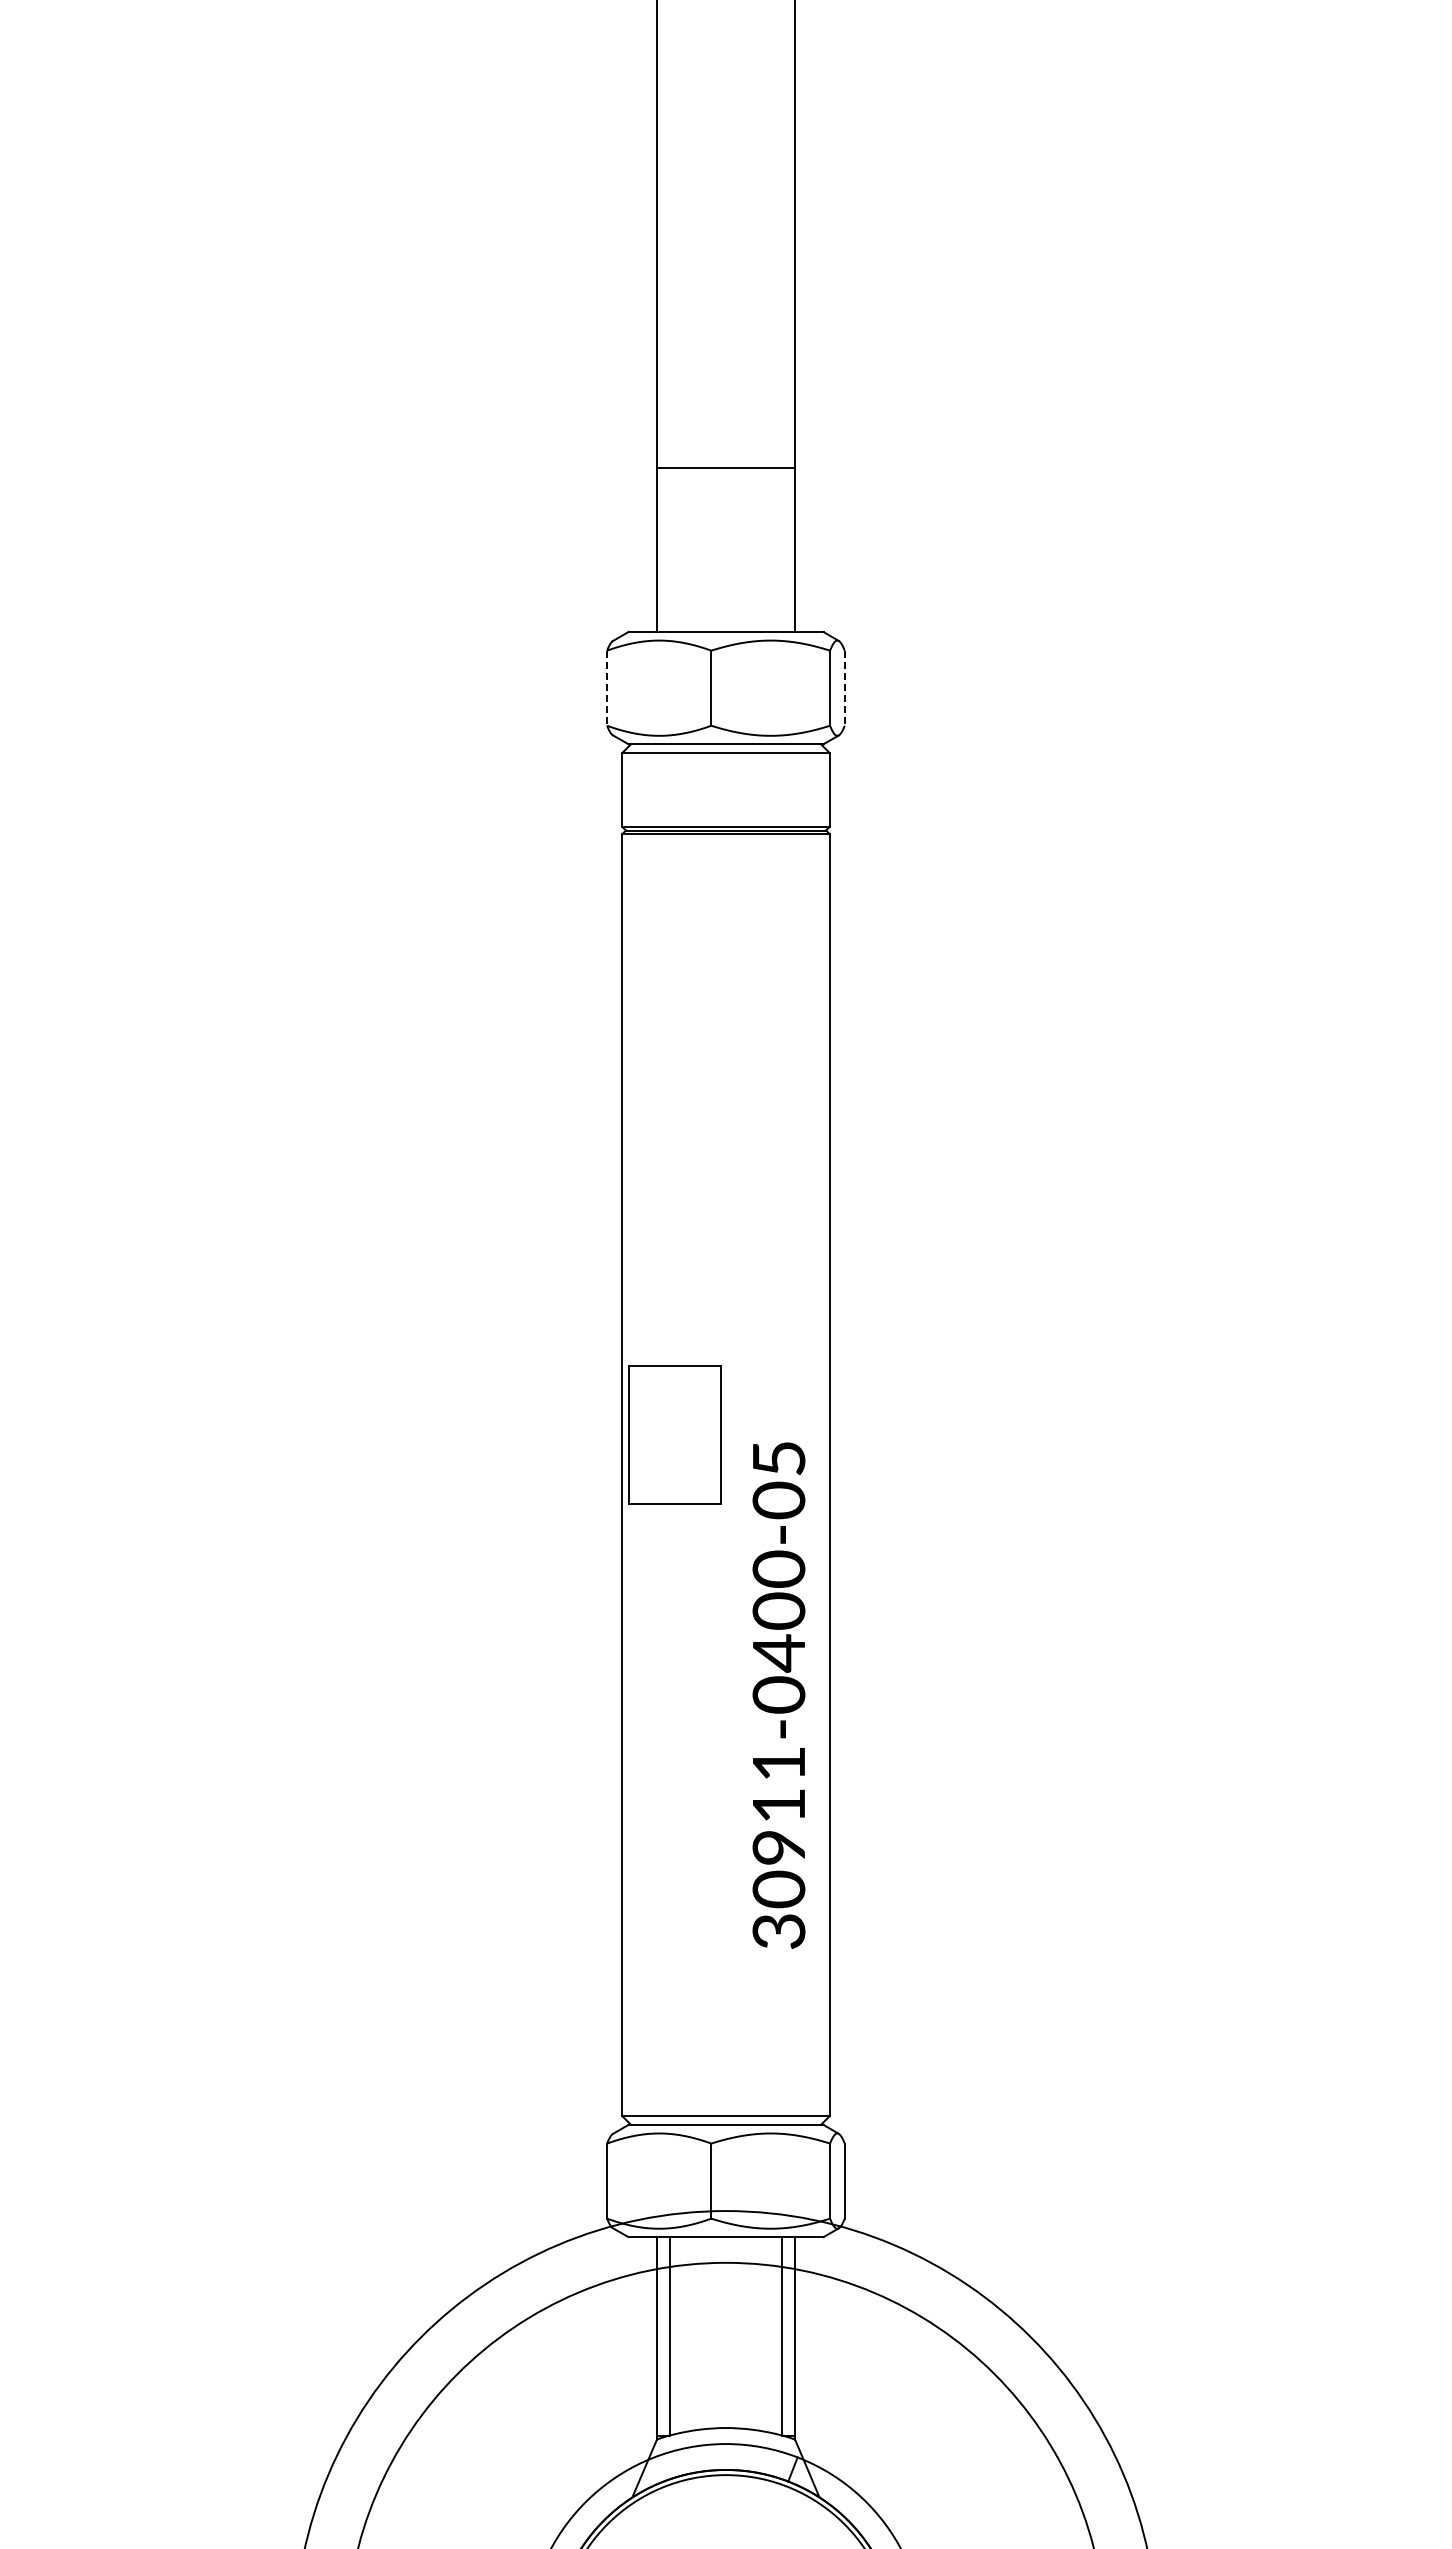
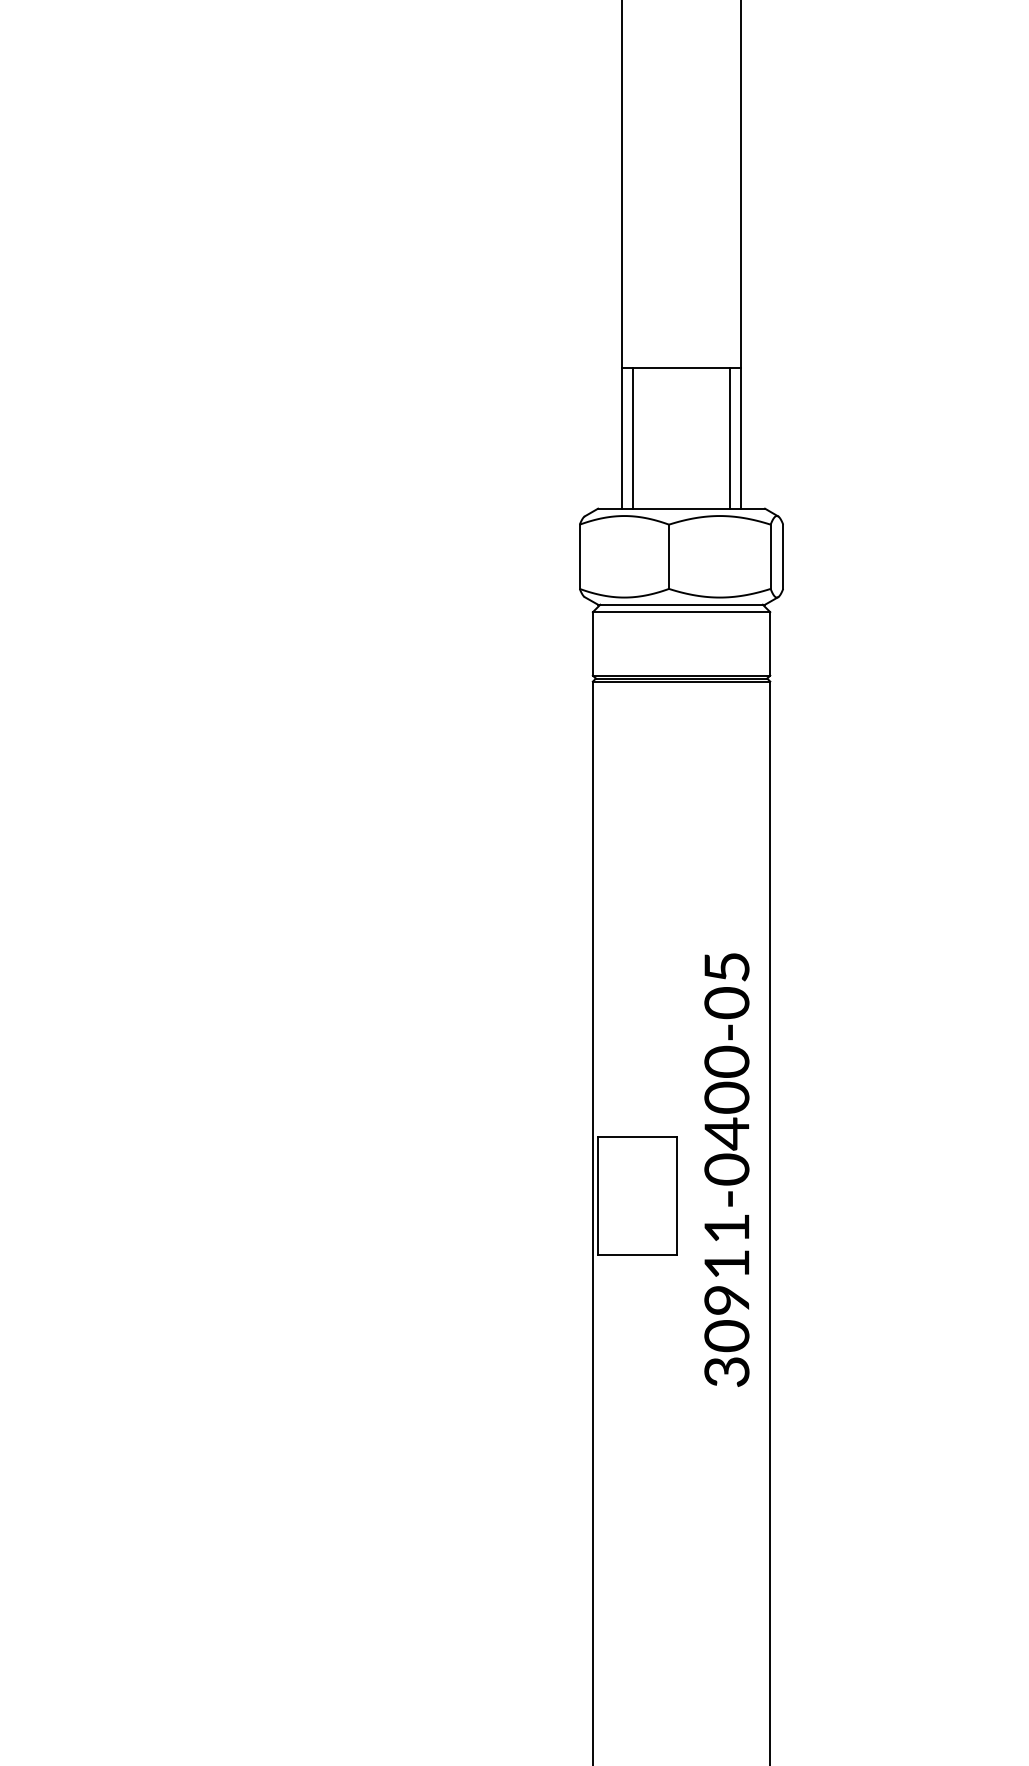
line: (669, 550) -> (633, 438), added
line: (782, 550) -> (729, 438), added
line: (607, 688) -> (580, 557), dashed -> solid
line: (844, 688) -> (783, 557), dashed -> solid
text: (778, 1695) -> (726, 1170), moved

